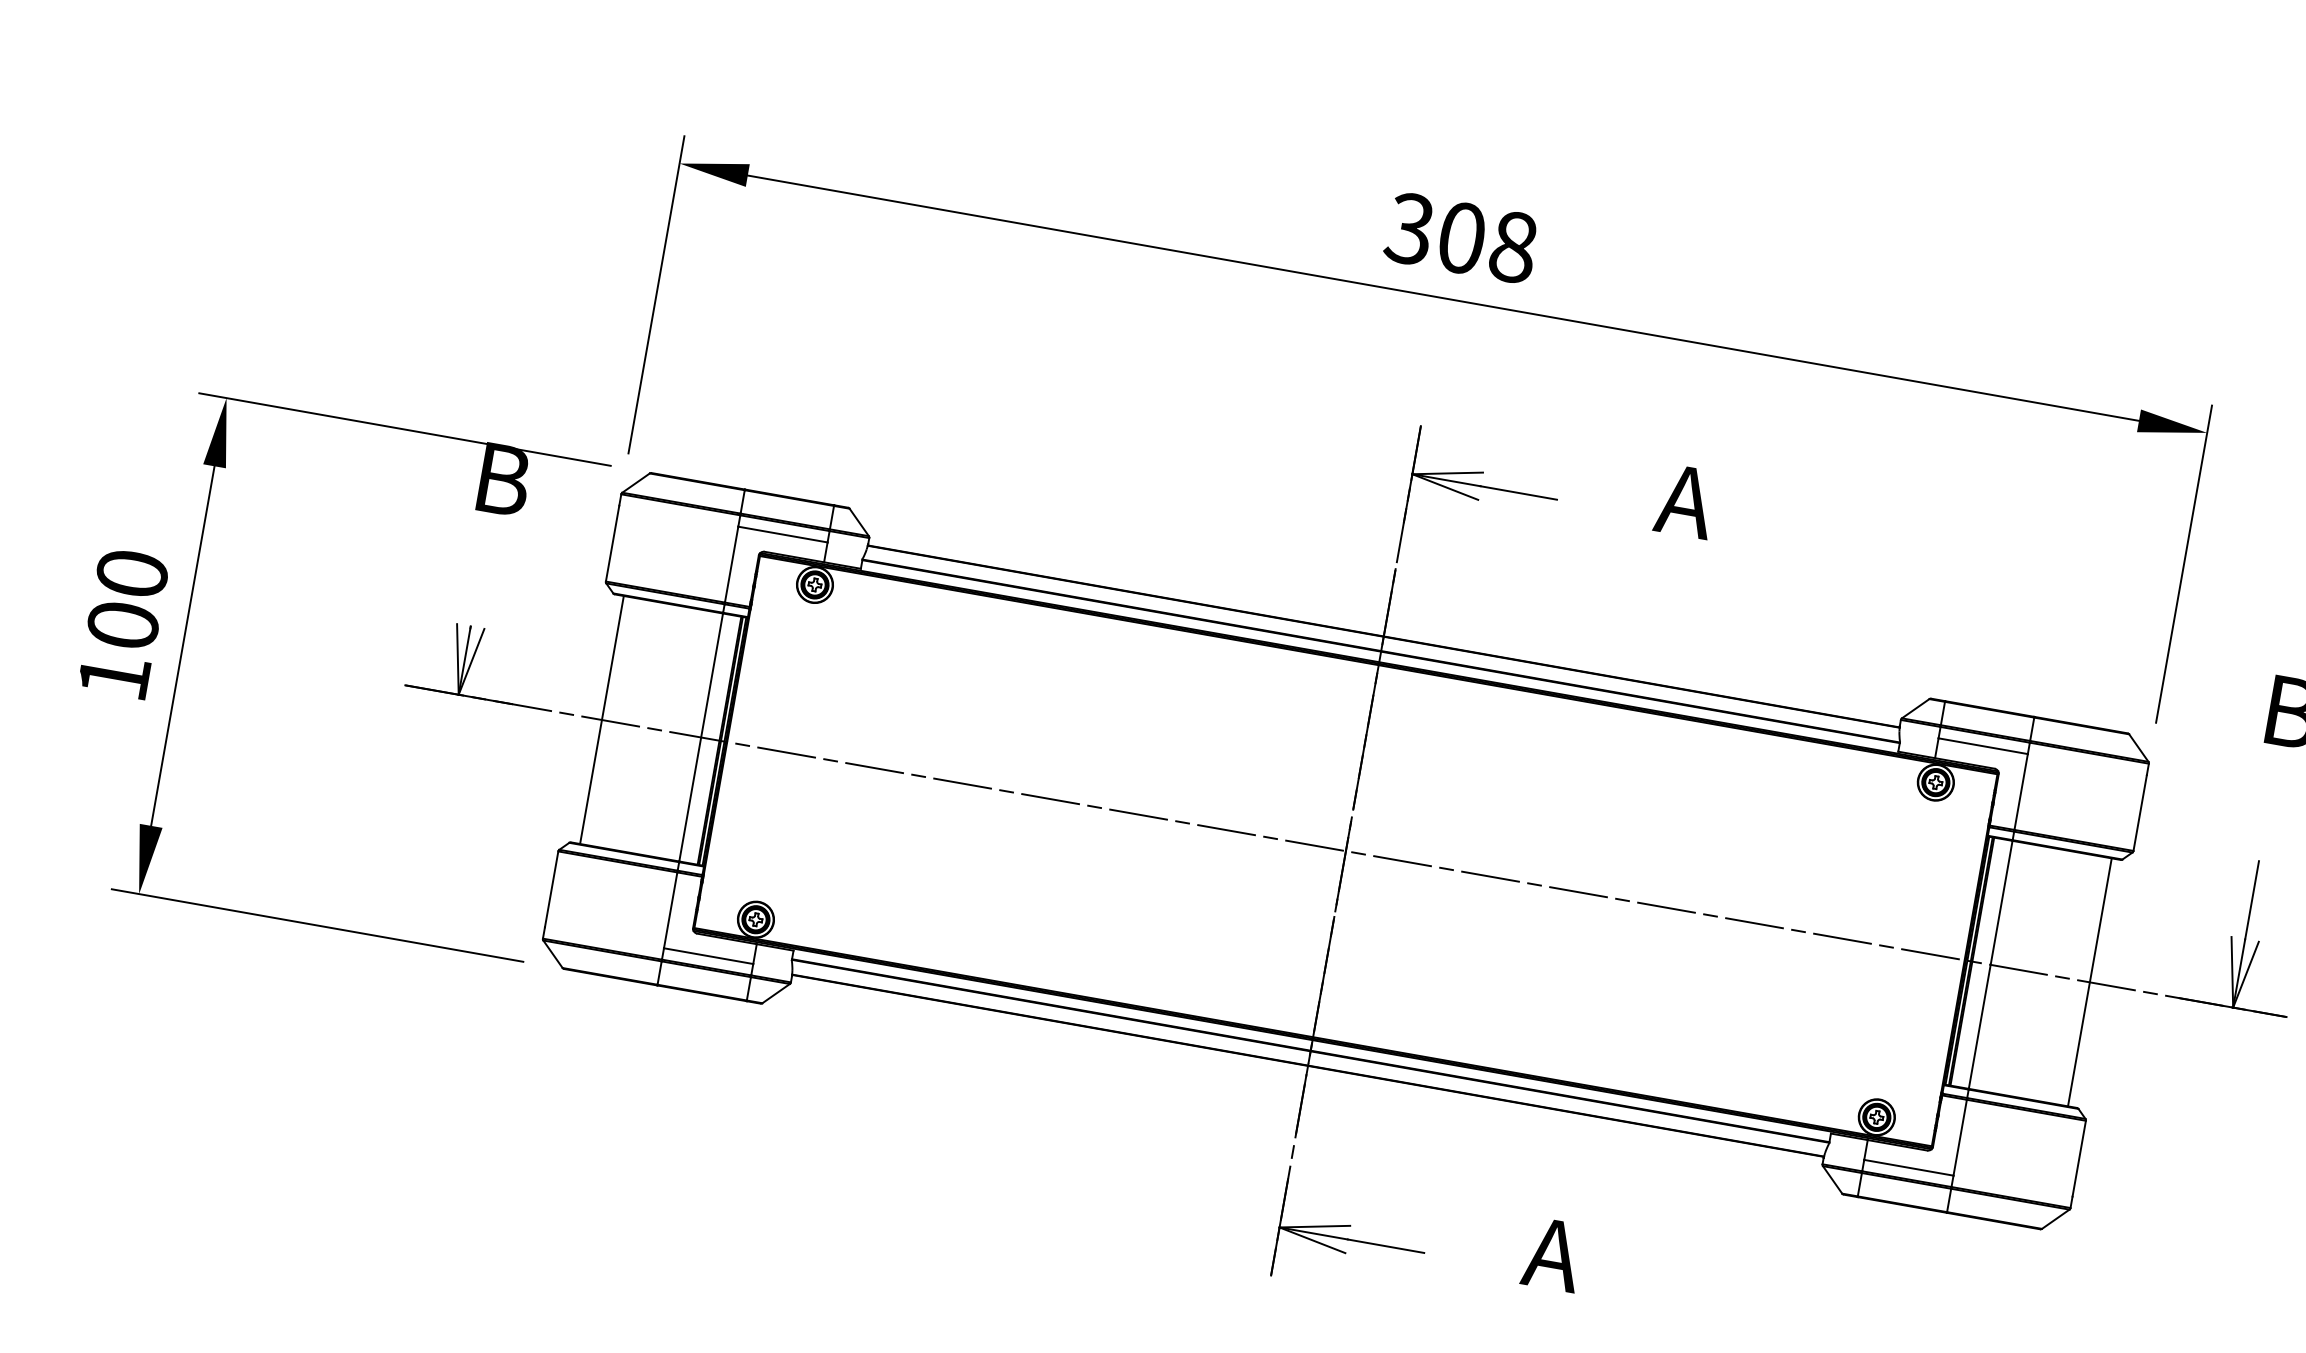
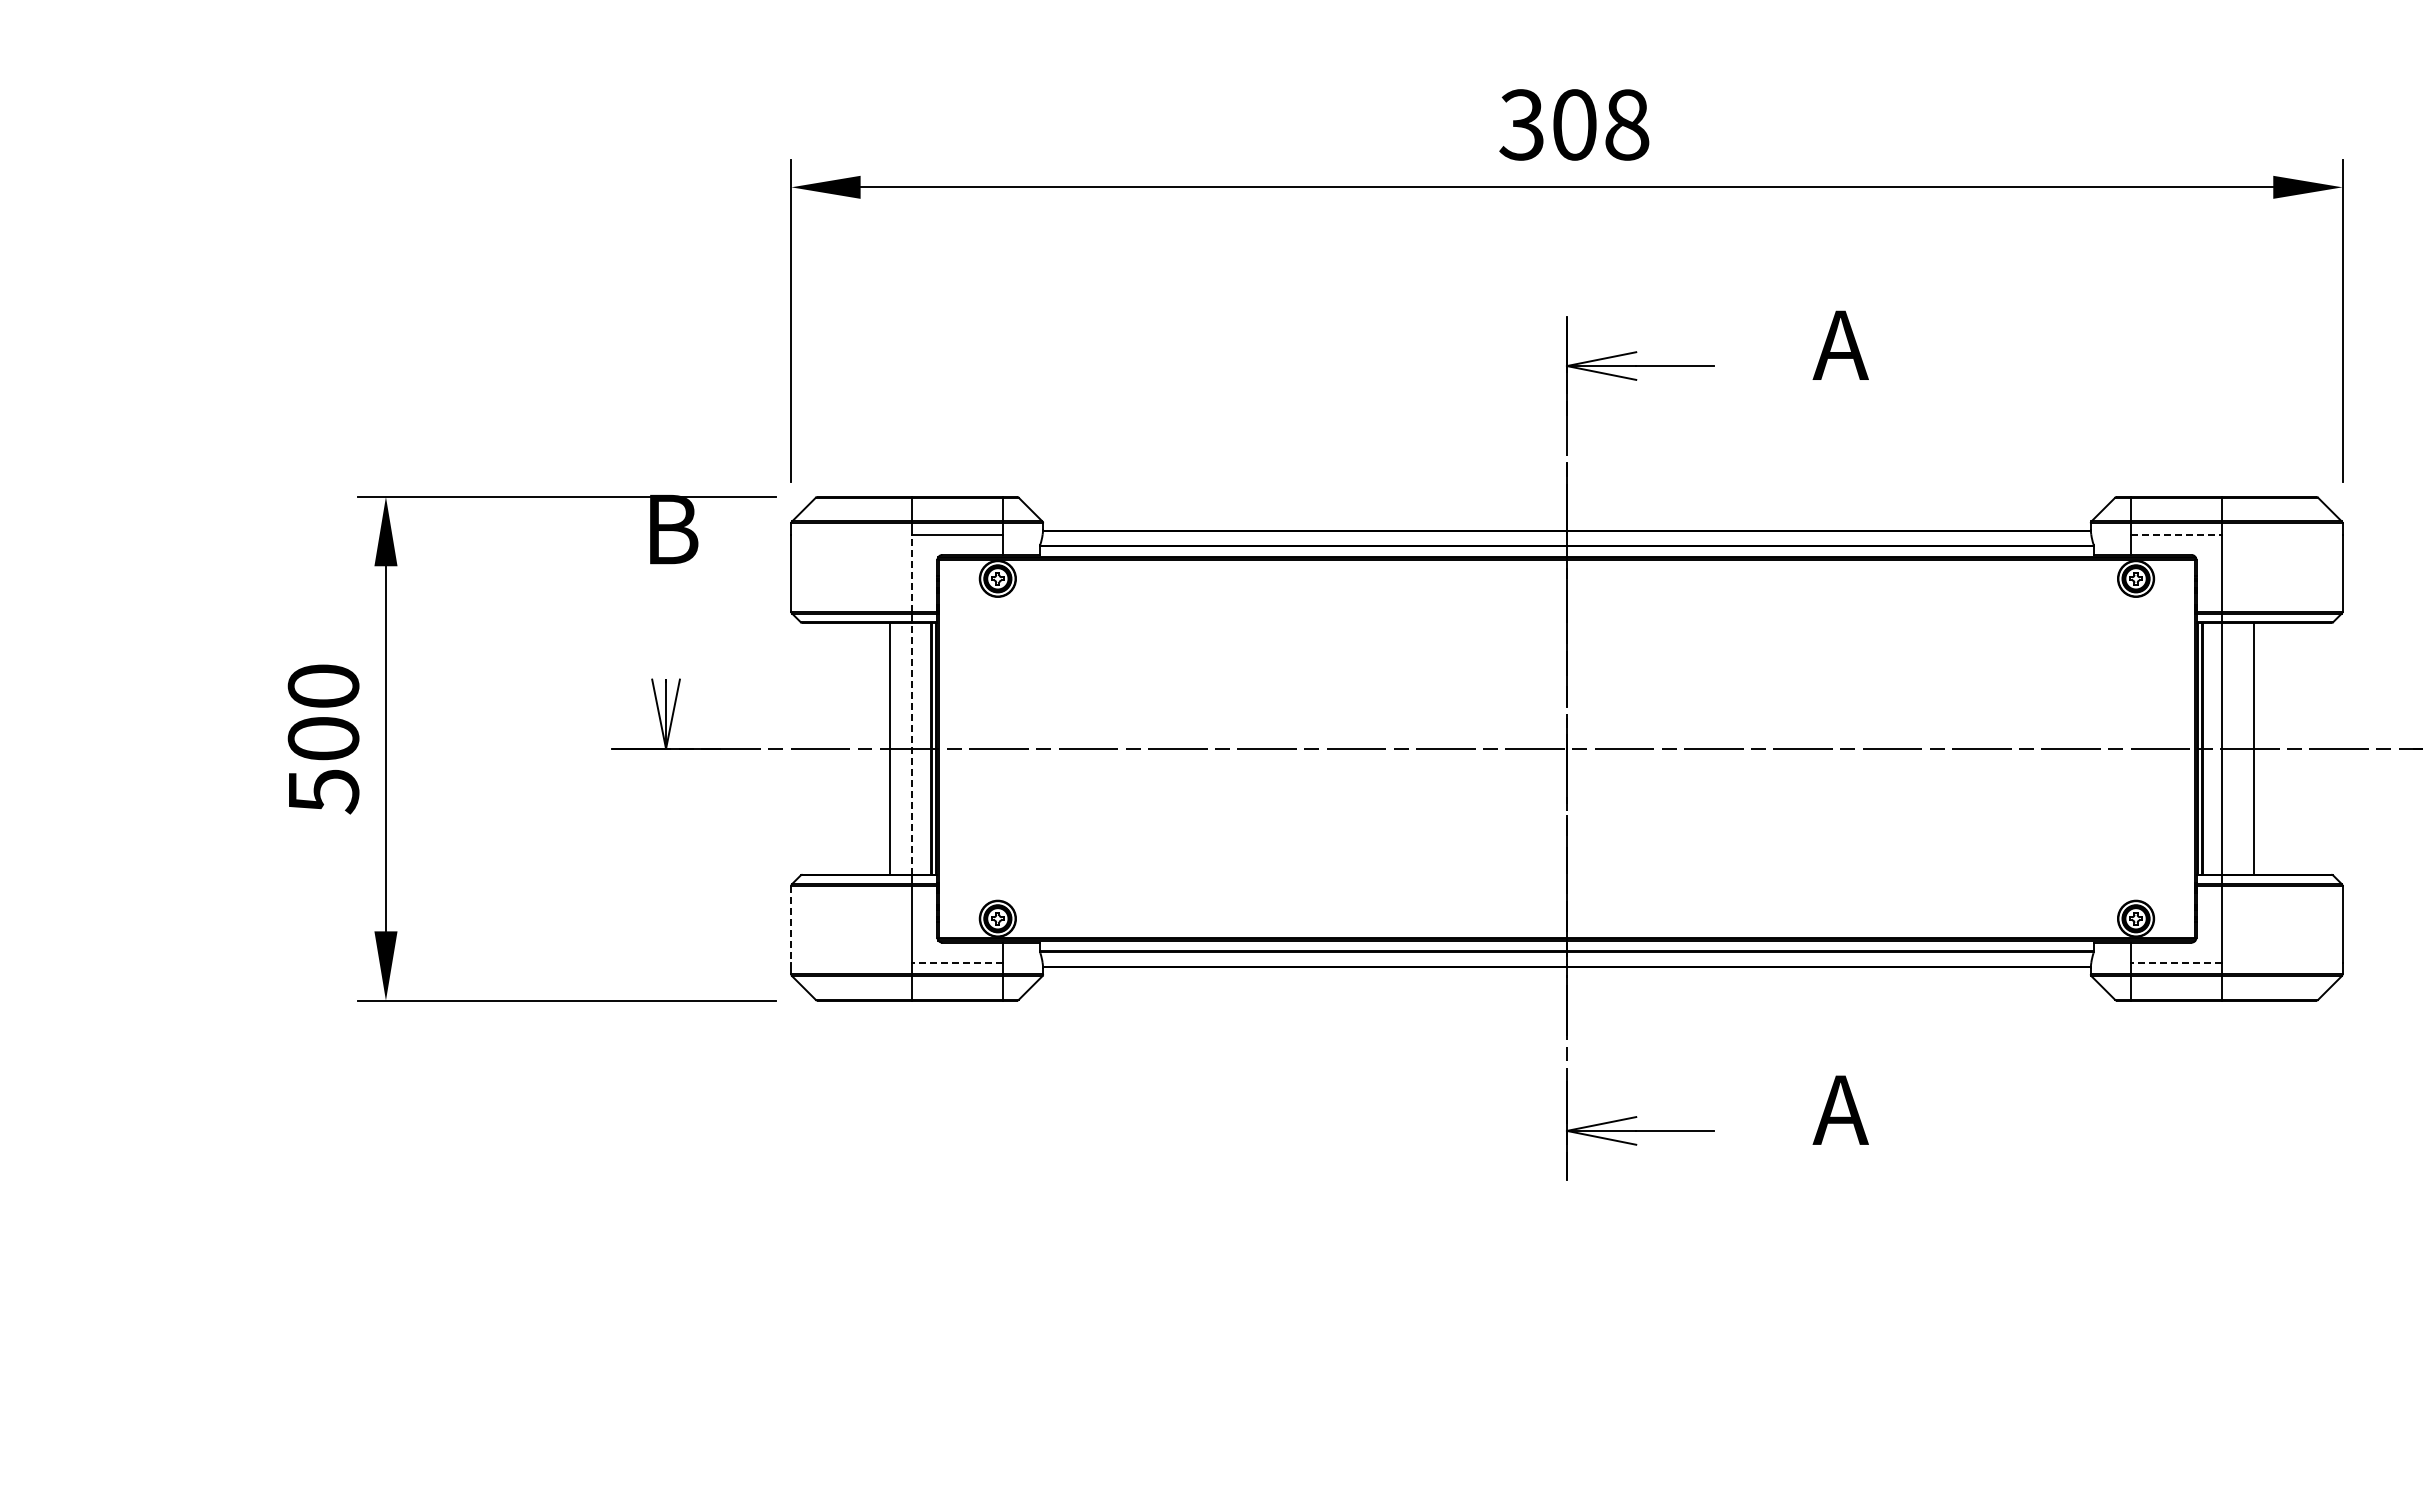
line: (731, 564) -> (912, 573), solid -> dashed
text: (114, 677) -> (324, 791), 100 -> 500
line: (601, 719) -> (889, 748), moved
line: (701, 737) -> (912, 748), solid -> dashed
line: (1983, 745) -> (2176, 534), solid -> dashed
line: (551, 889) -> (791, 924), solid -> dashed
line: (708, 955) -> (957, 962), solid -> dashed
line: (2090, 982) -> (2254, 748), moved
line: (1908, 1167) -> (2175, 962), solid -> dashed

